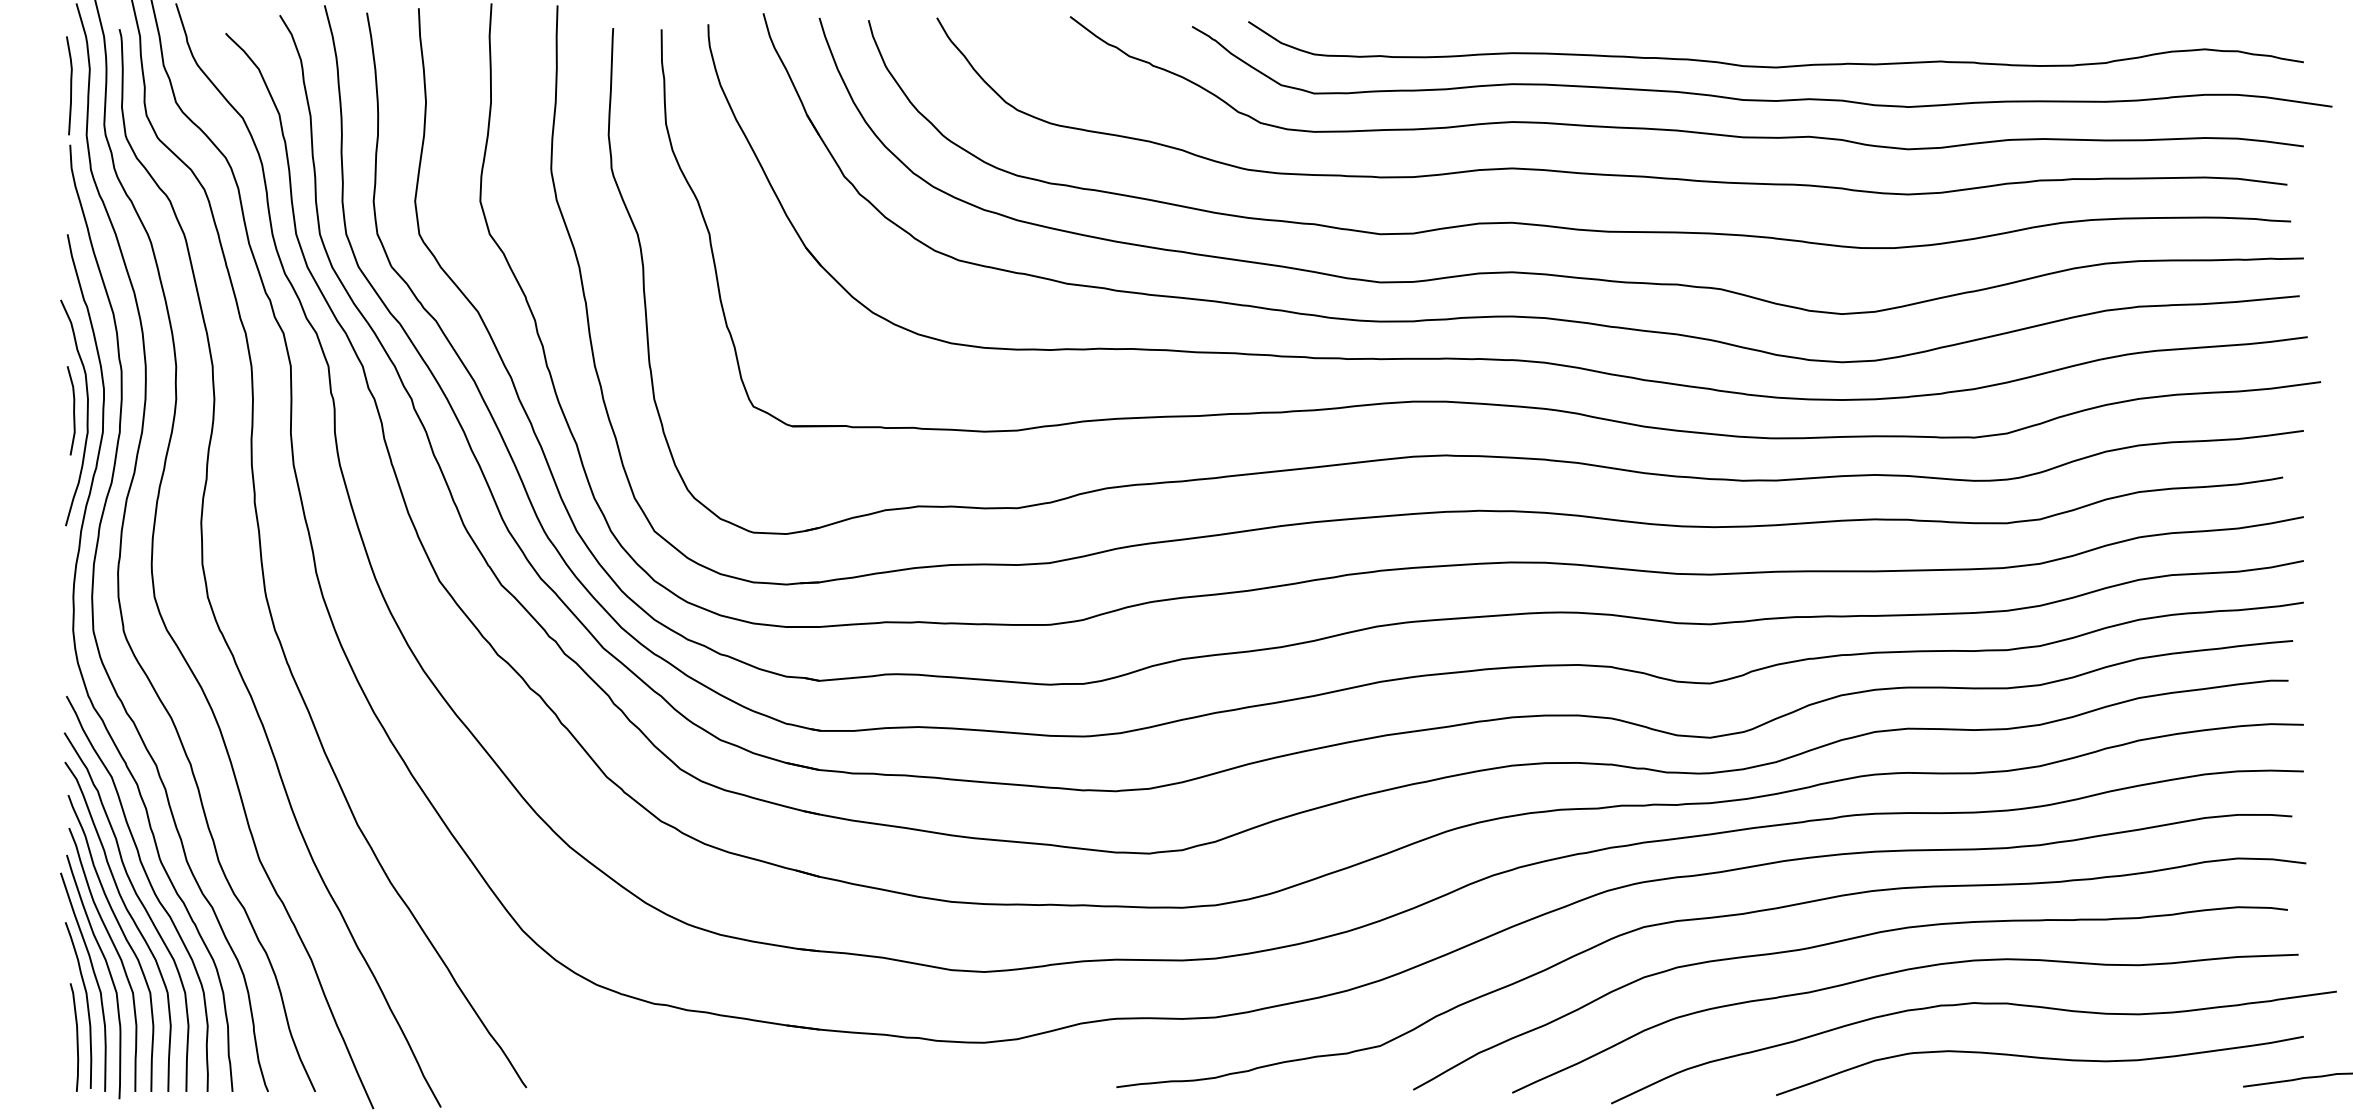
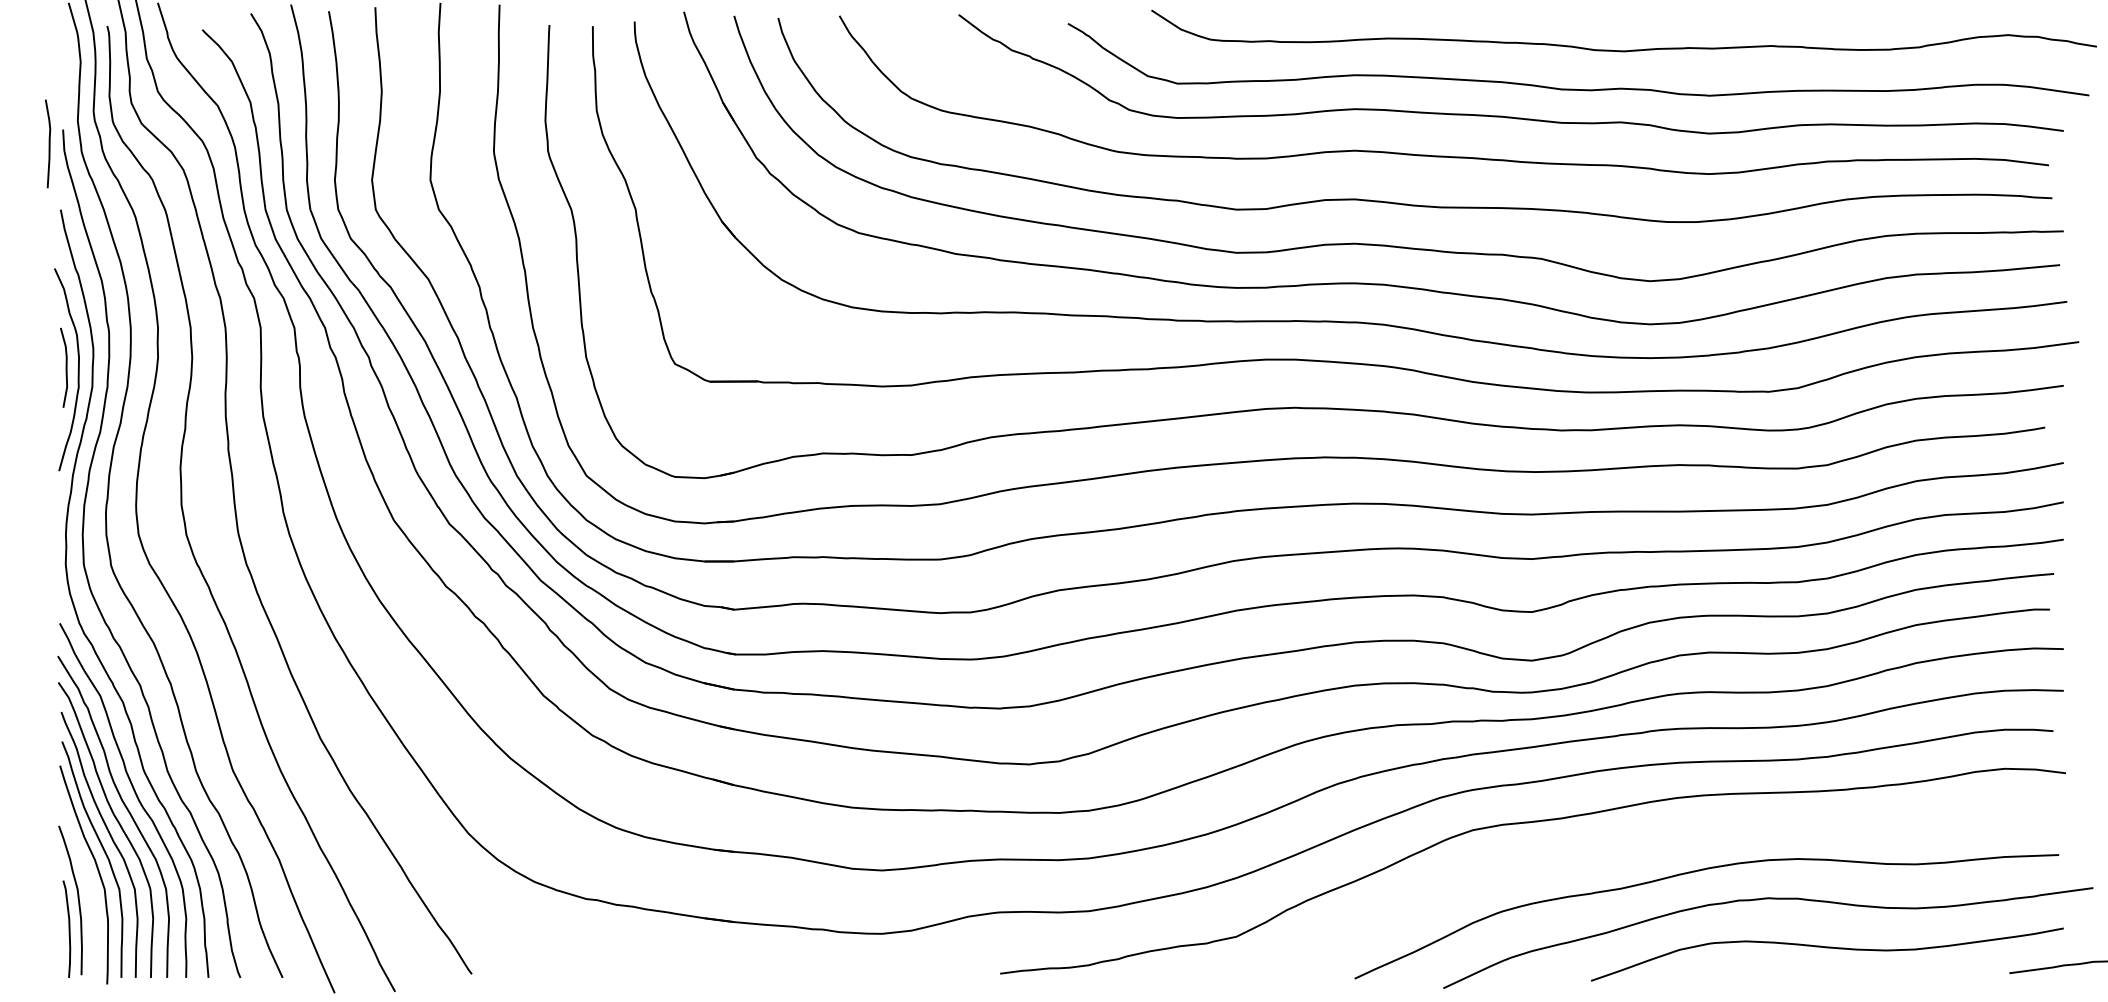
curve: (1775, 66) -> (1623, 50), moved
curve: (70, 85) -> (49, 143), moved
curve: (1835, 943) -> (1644, 844), removed
curve: (94, 977) -> (84, 875), removed

